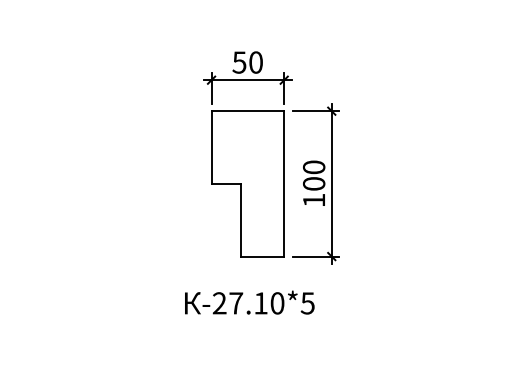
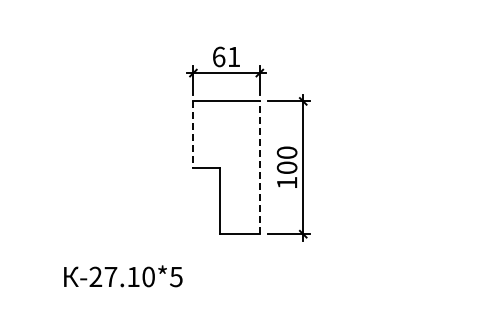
text: (247, 62) -> (226, 56), 50 -> 61
line: (211, 148) -> (193, 135), solid -> dashed
line: (283, 183) -> (259, 167), solid -> dashed
text: (249, 302) -> (123, 276), moved

